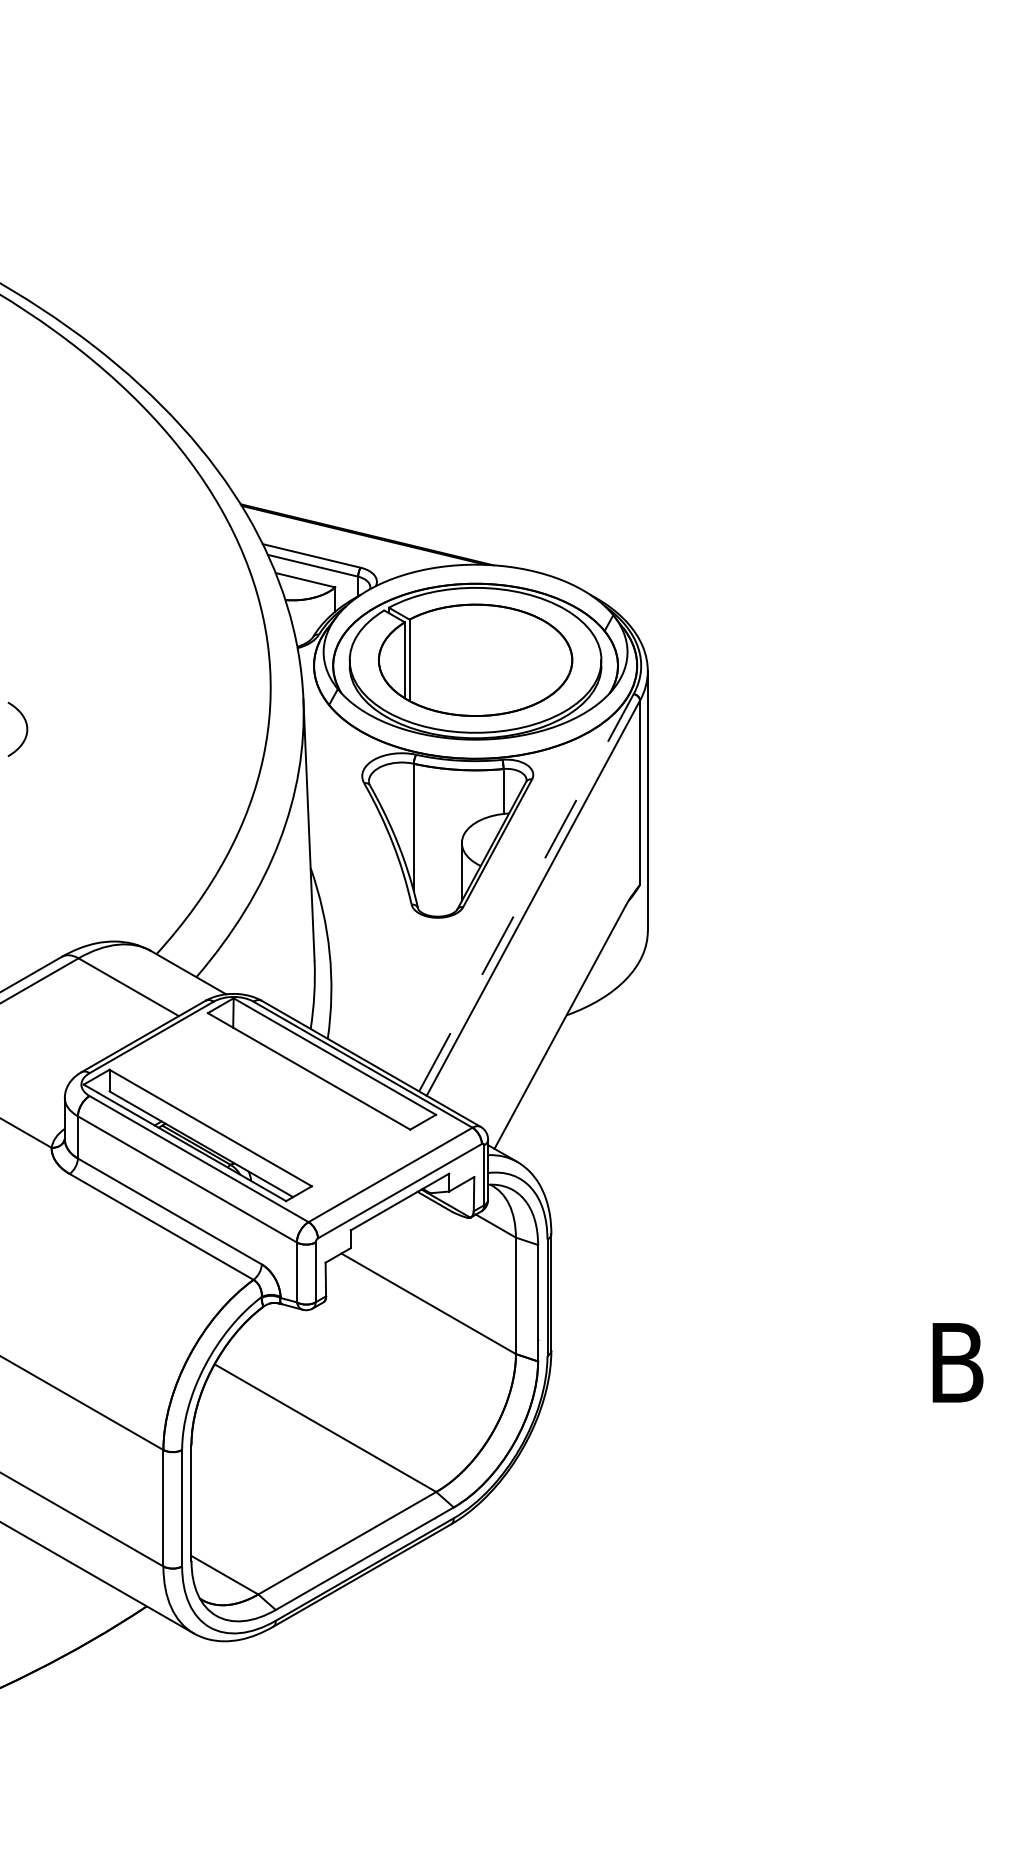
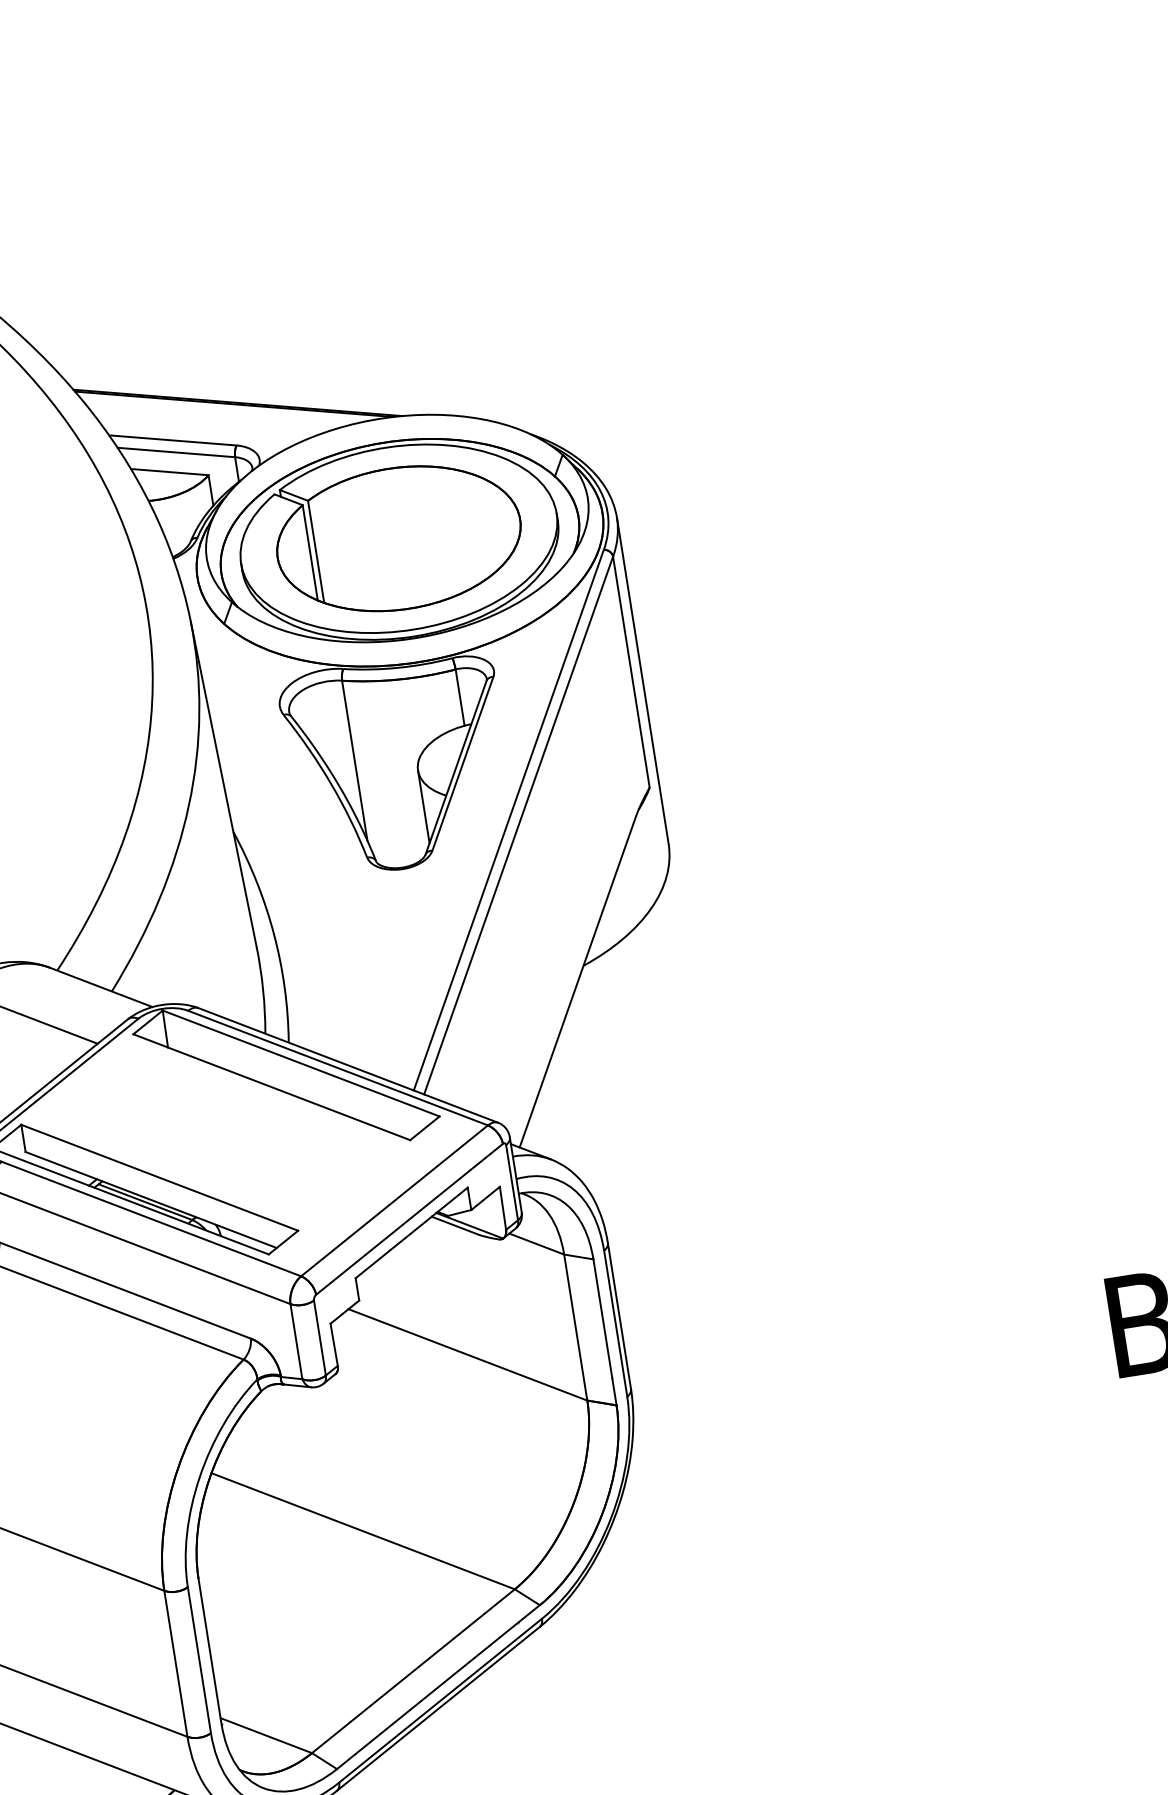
line: (526, 892) -> (508, 819), dashed -> solid

